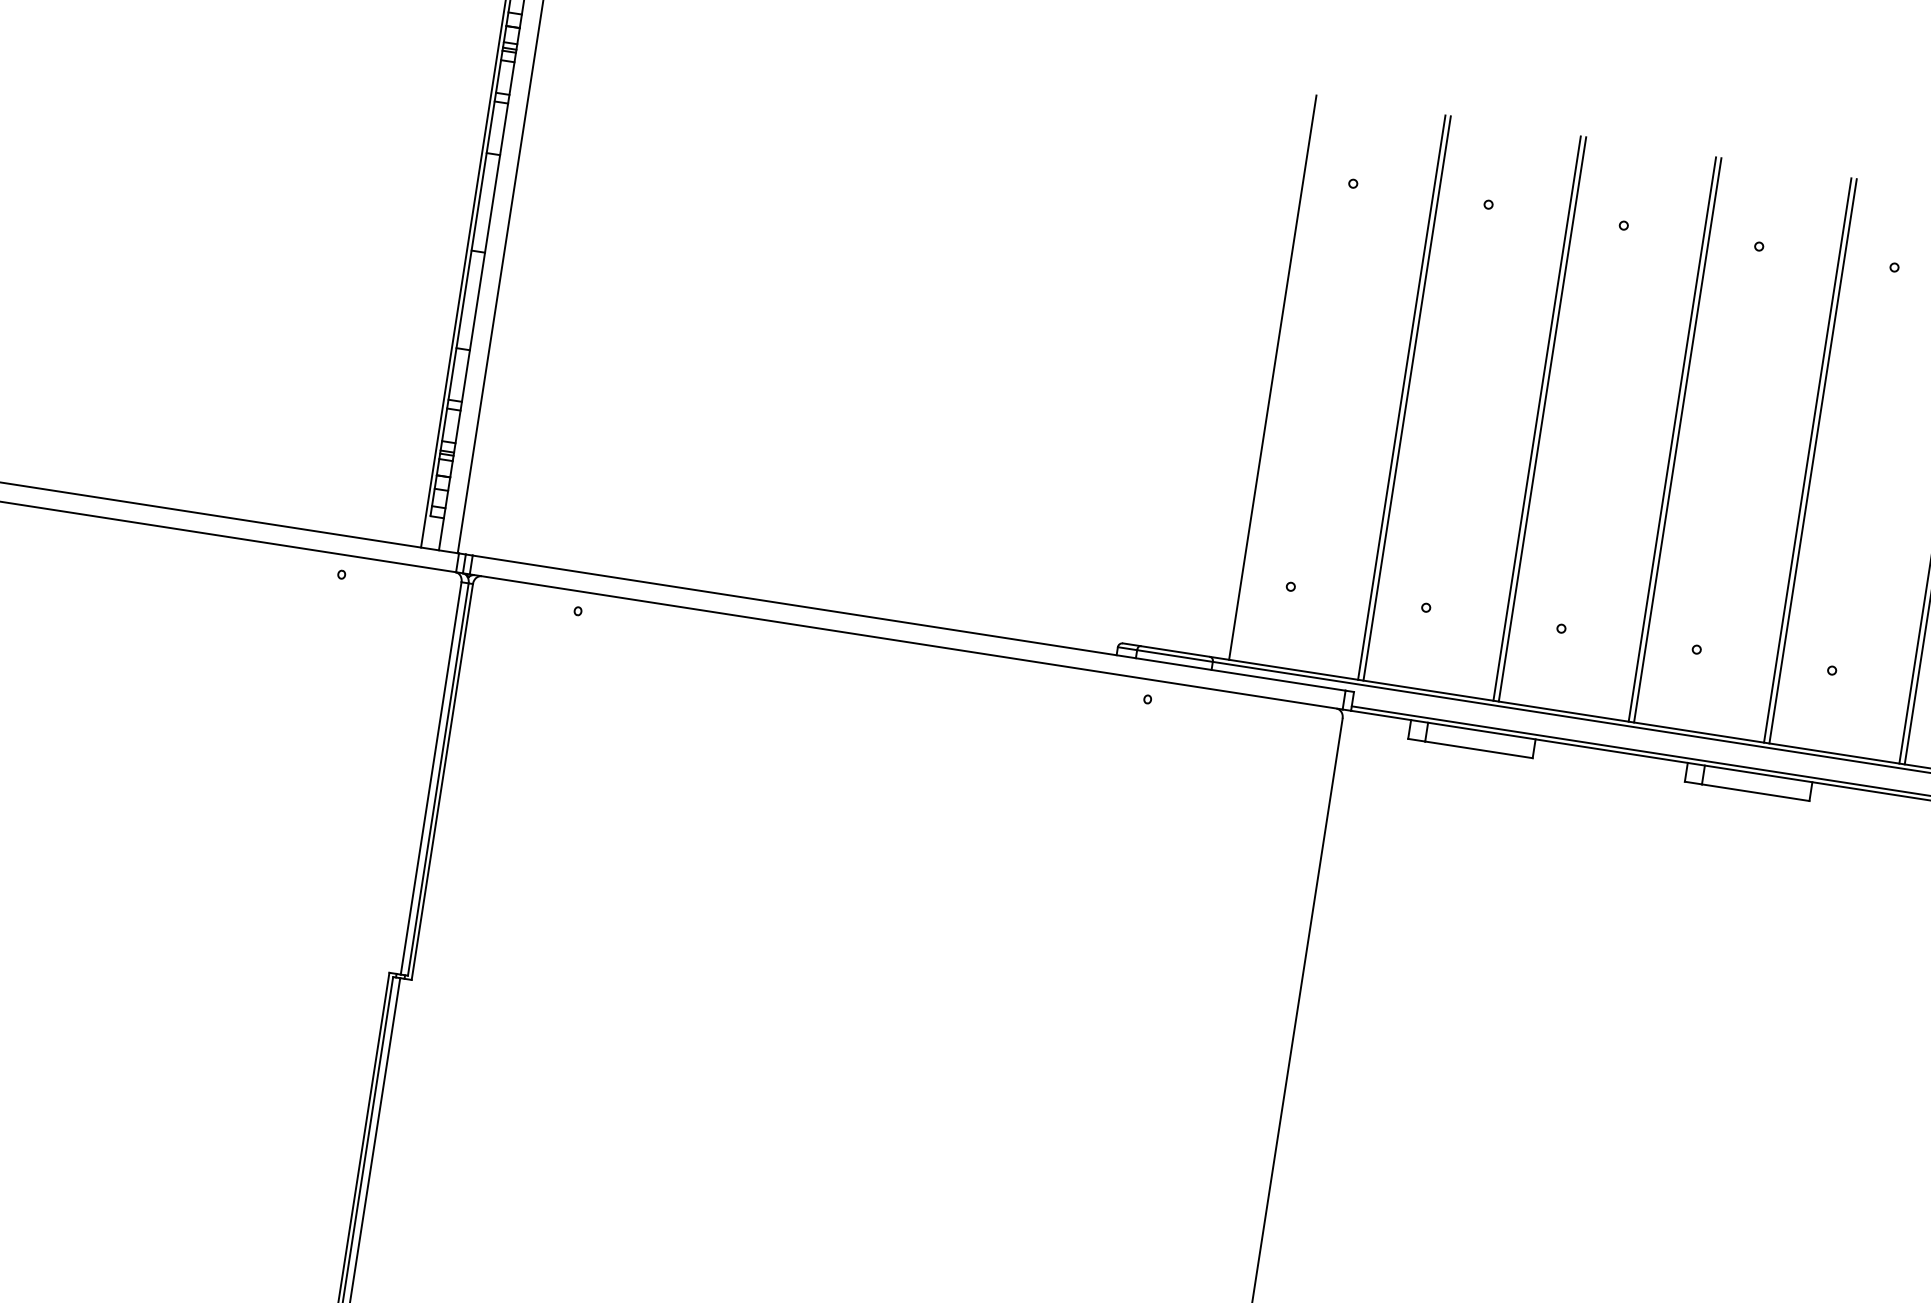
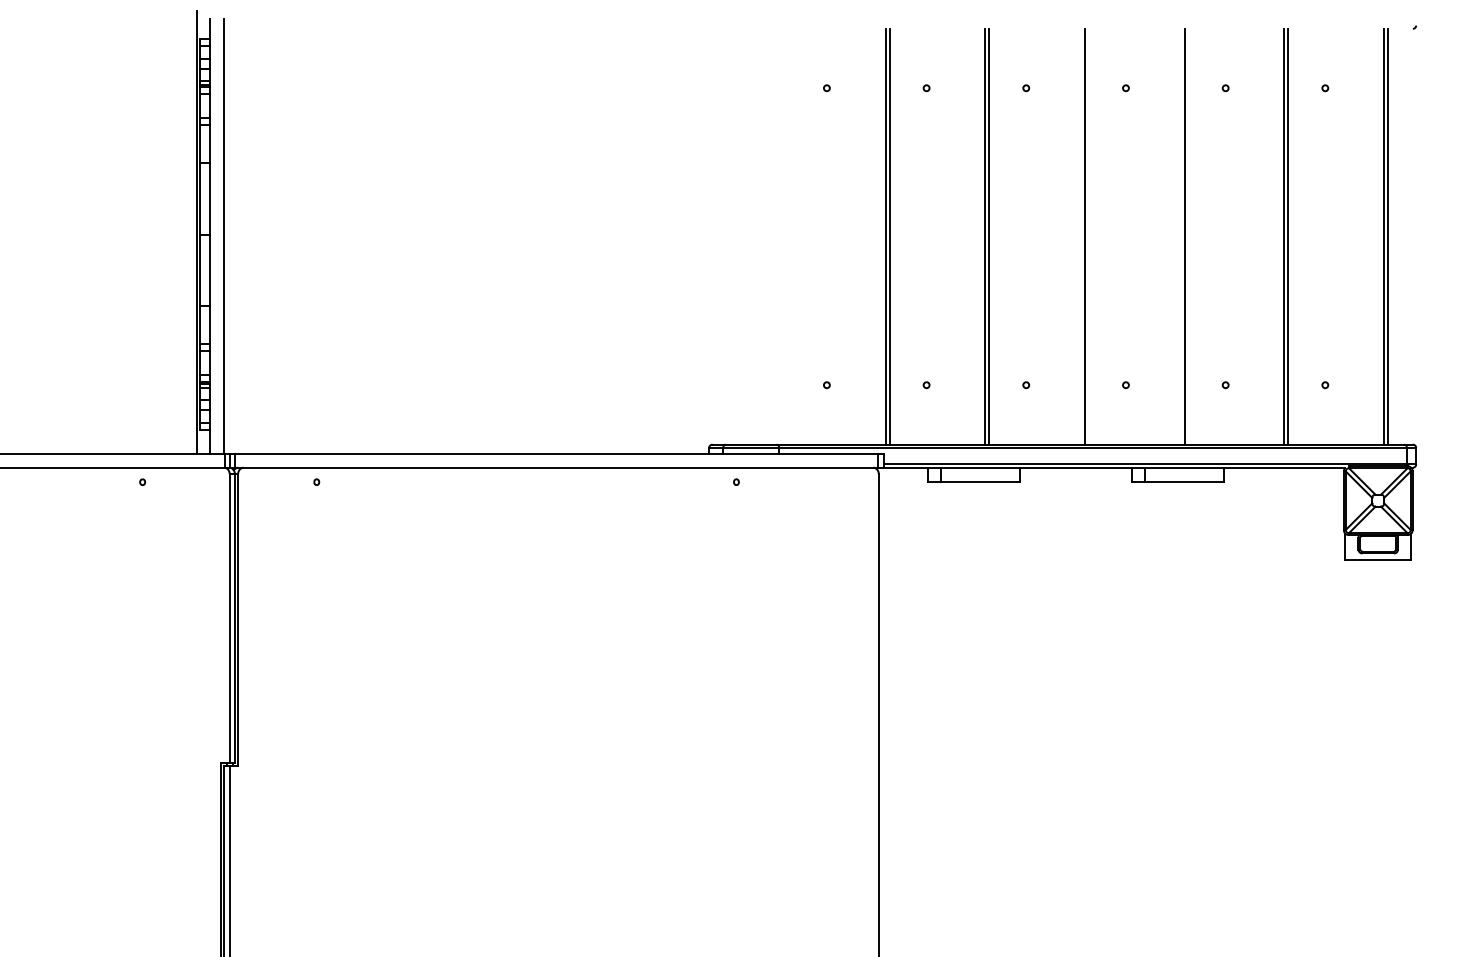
line: (1272, 377) -> (790, 236), removed
line: (1677, 439) -> (1088, 236), removed
line: (1812, 460) -> (1188, 236), removed

